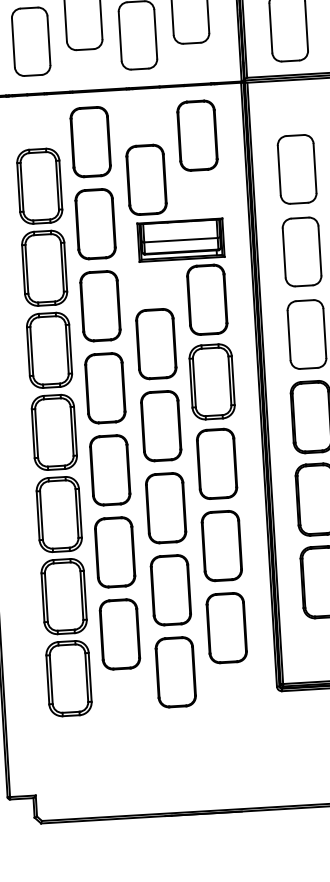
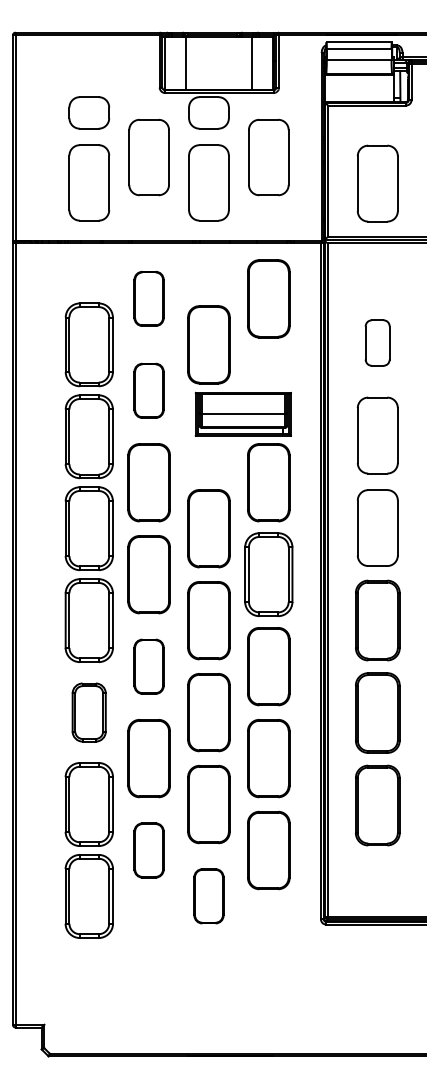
part: (90, 141) -> (148, 298), size x0.7
part: (296, 168) -> (377, 342), size x0.6
part: (95, 223) -> (148, 390), size x0.7
part: (109, 470) -> (148, 666), size x0.7
part: (58, 514) -> (88, 712), size x0.7
part: (119, 634) -> (148, 850), size x0.7
part: (175, 671) -> (208, 895), size x0.7

